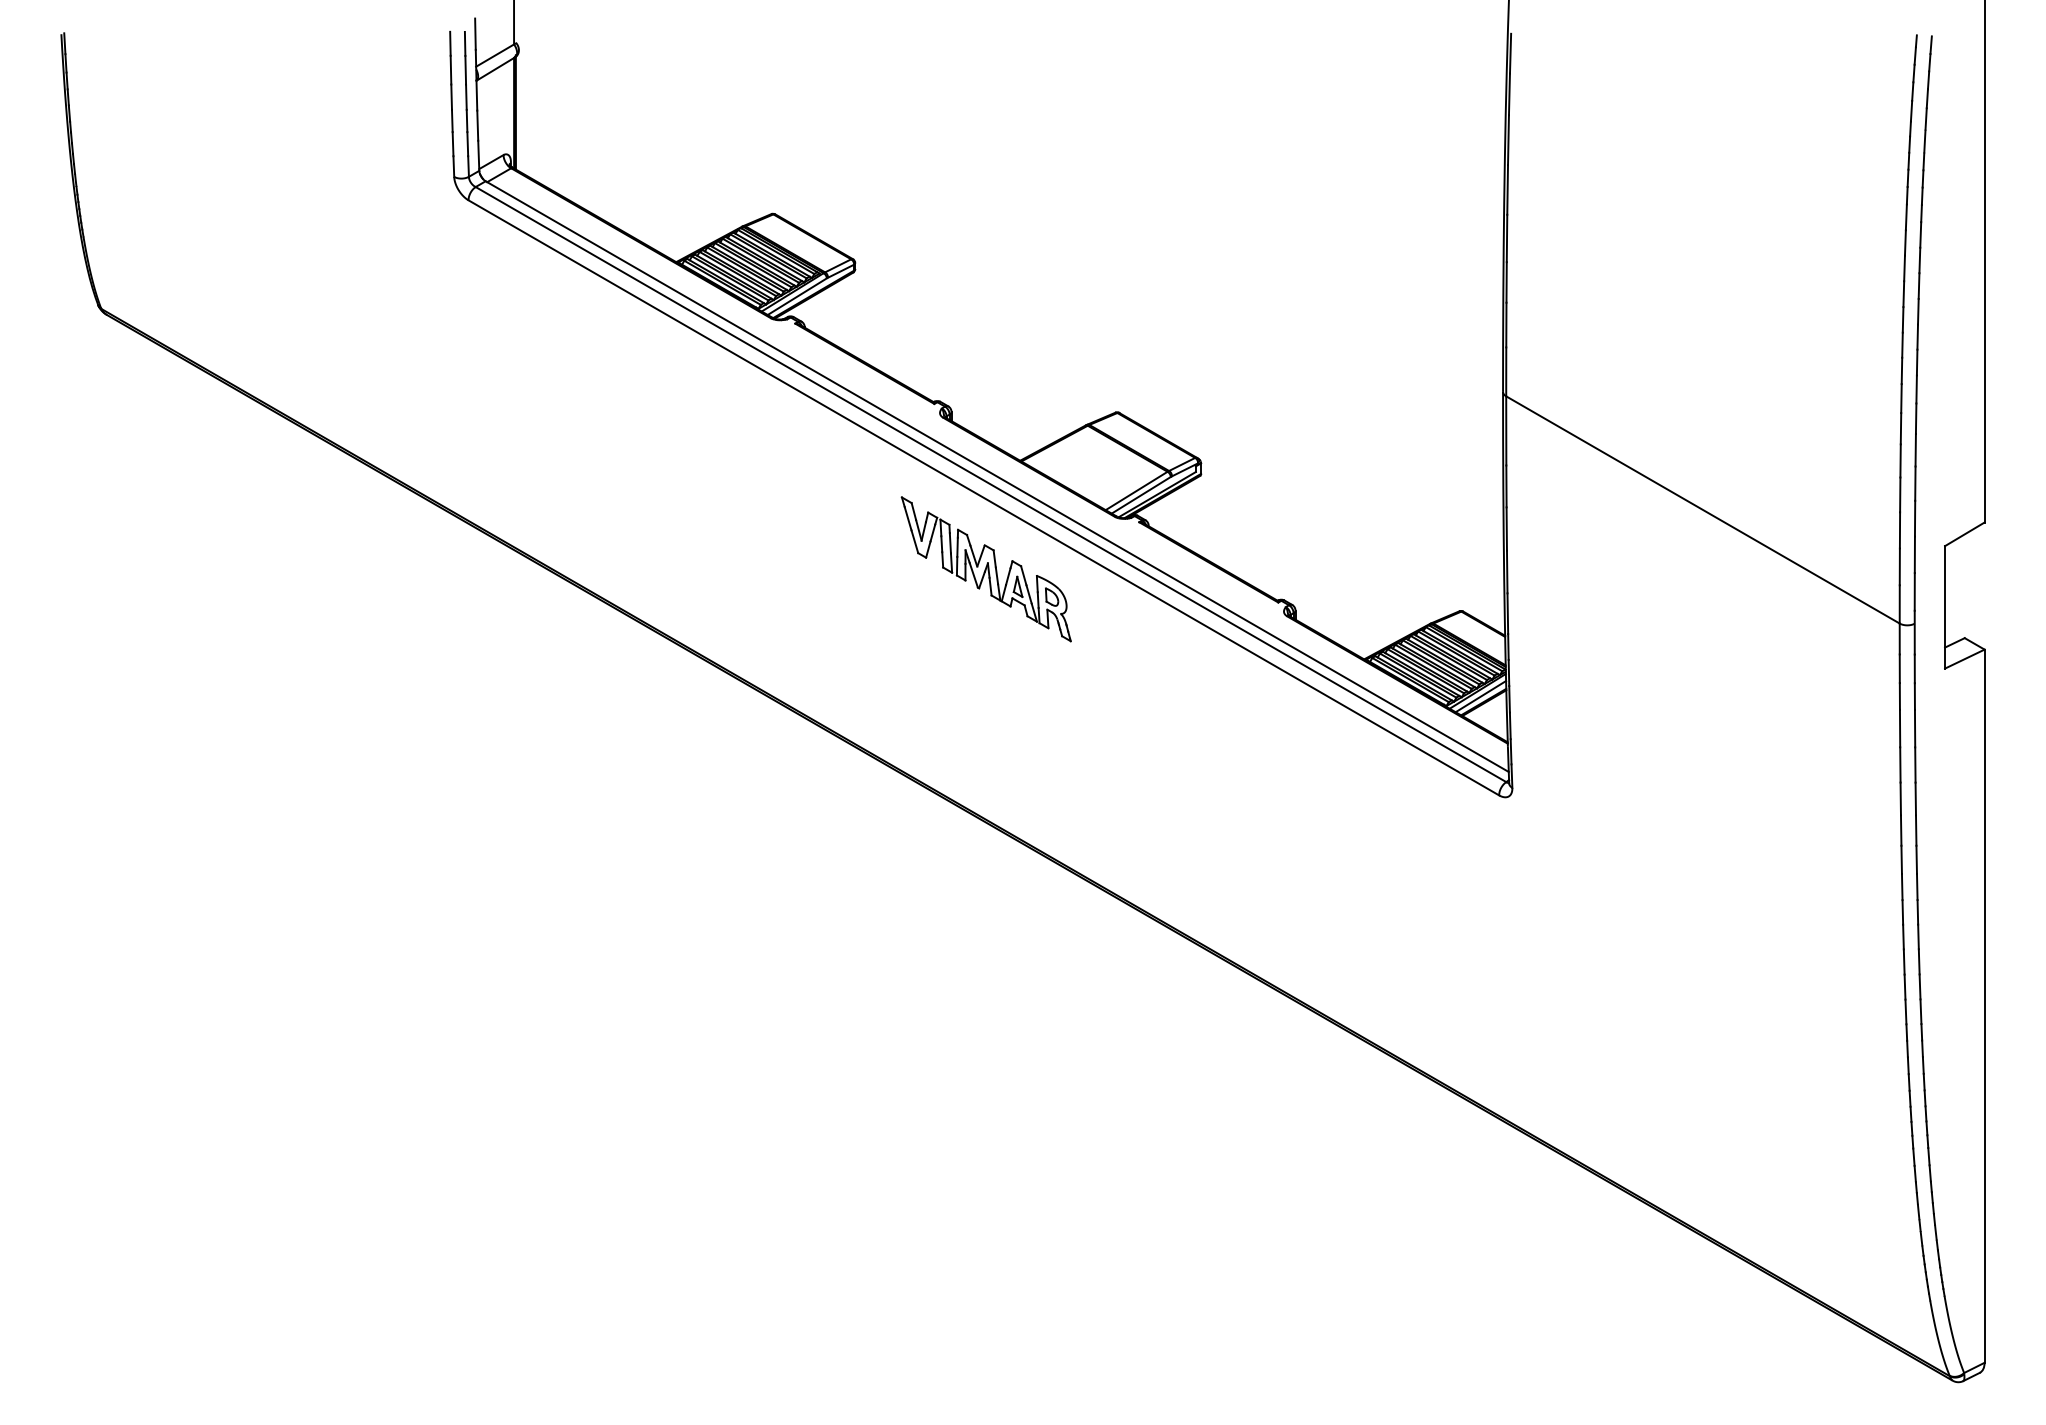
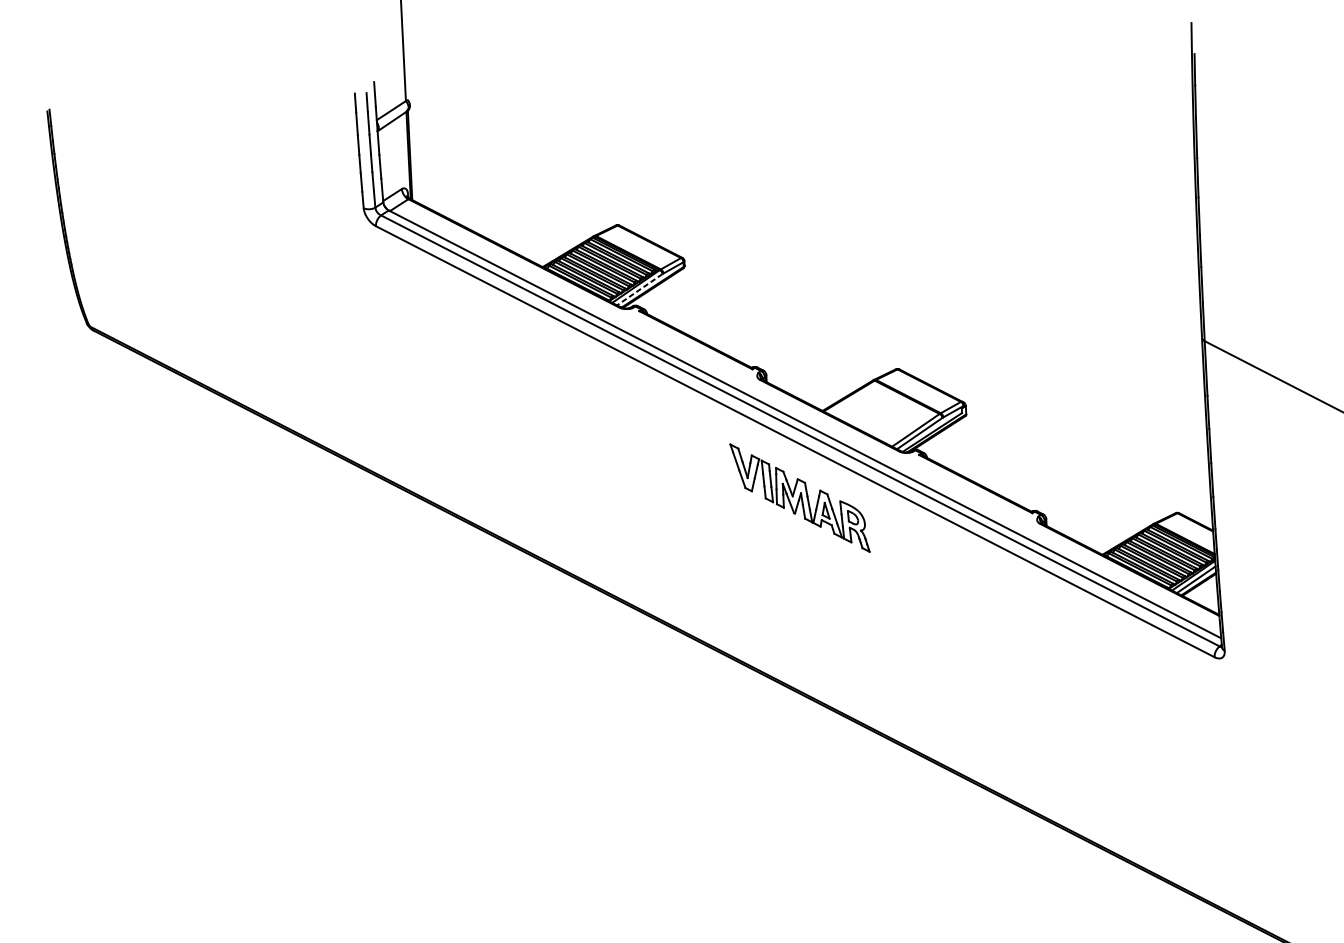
line: (797, 296) -> (639, 289), solid -> dashed

